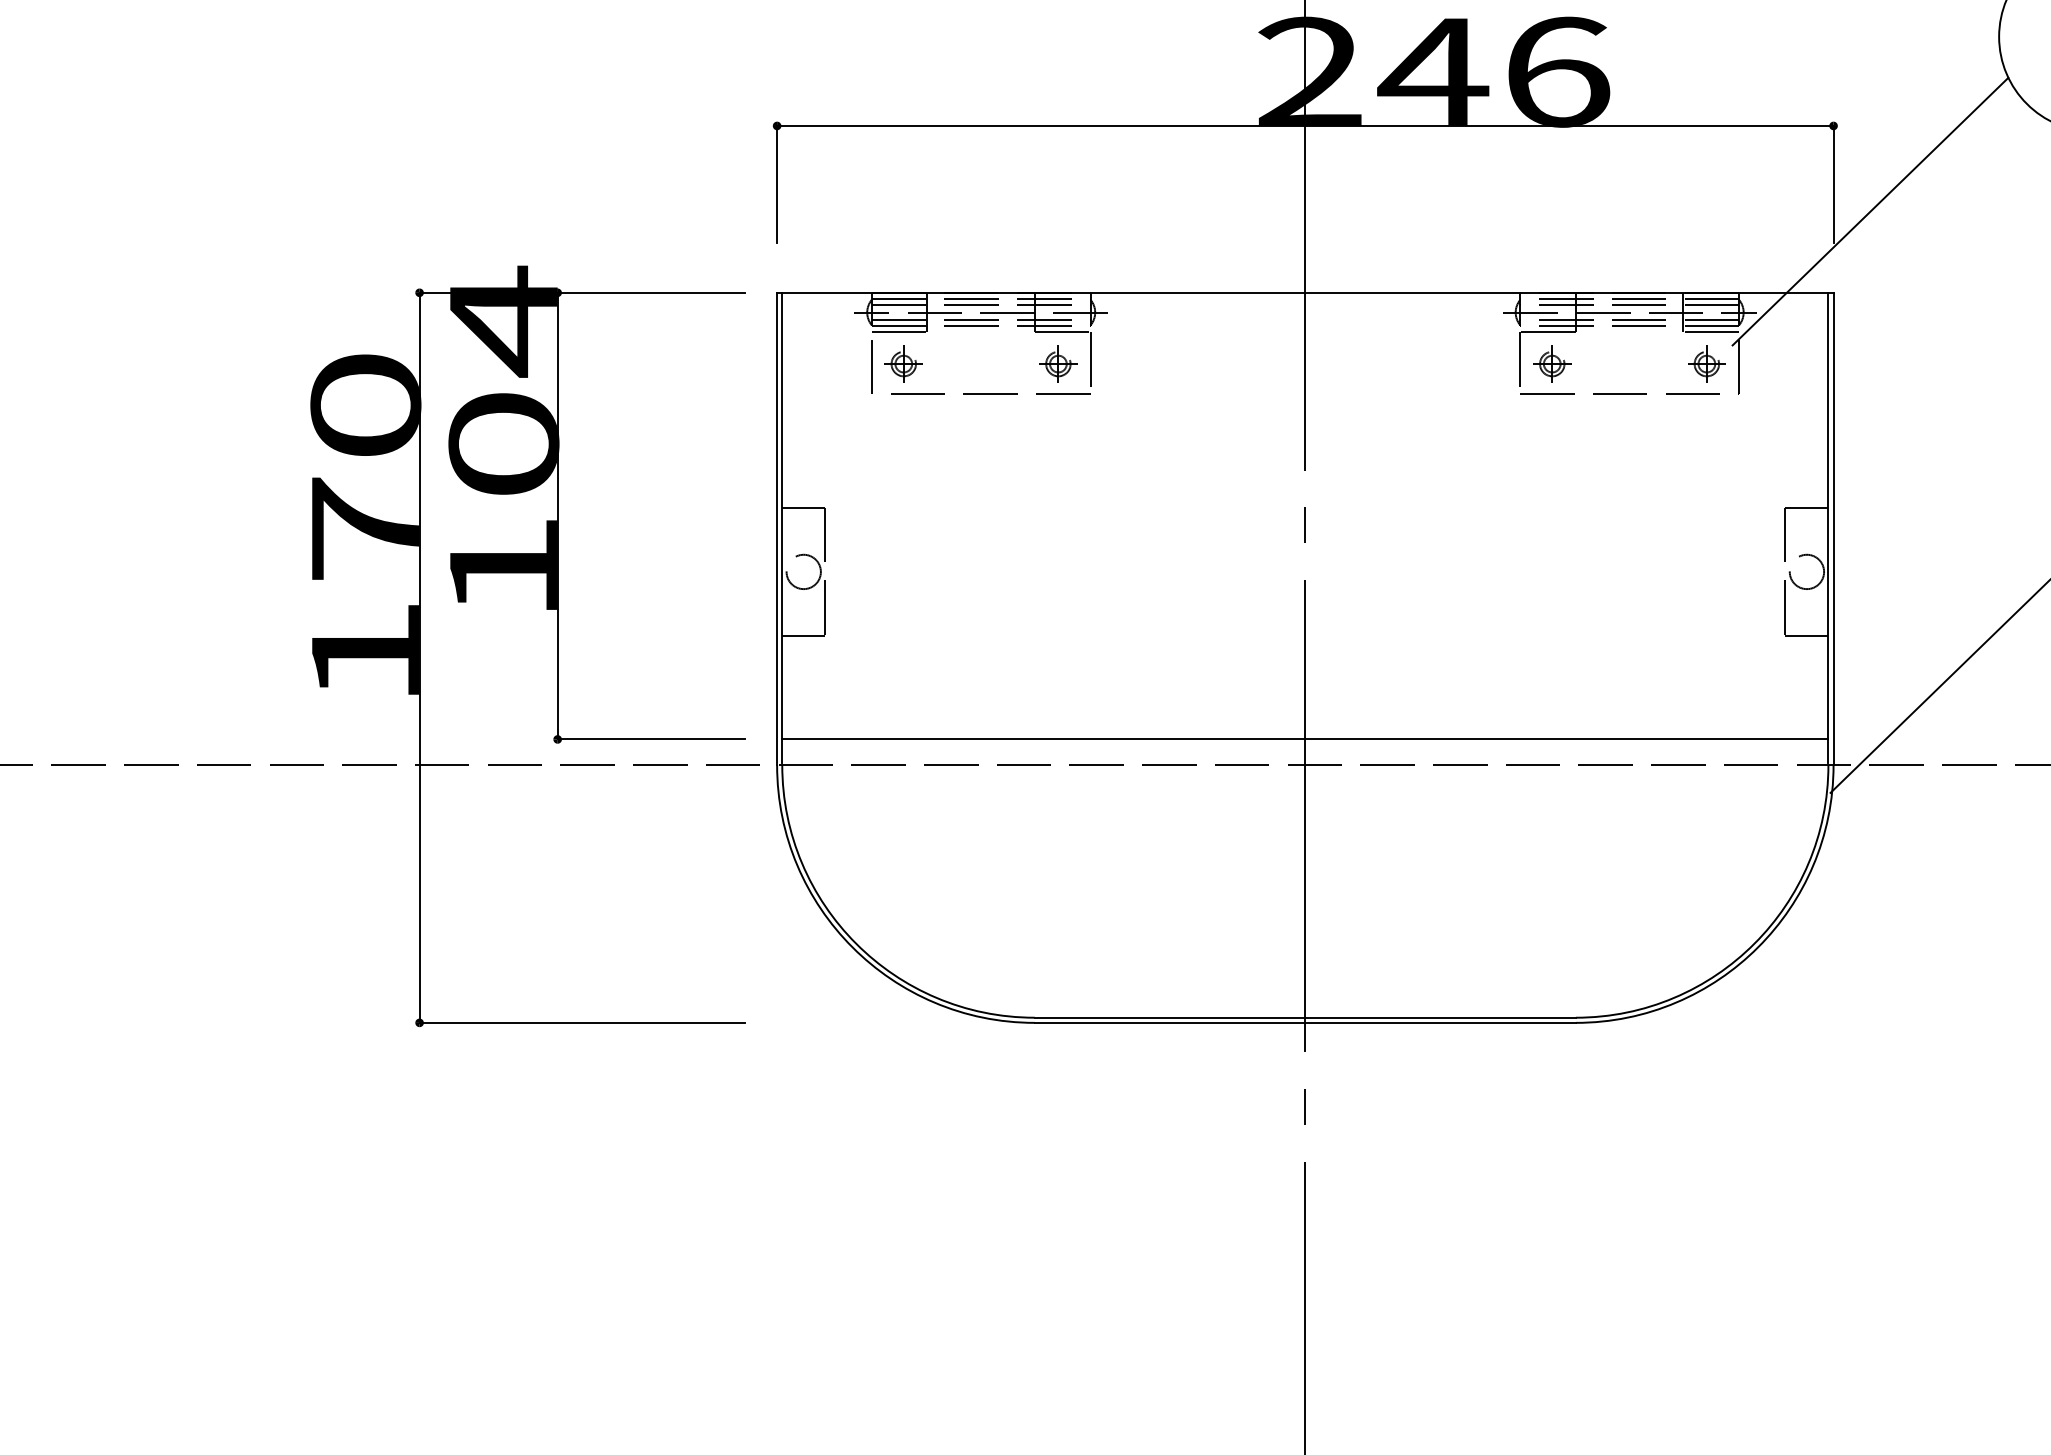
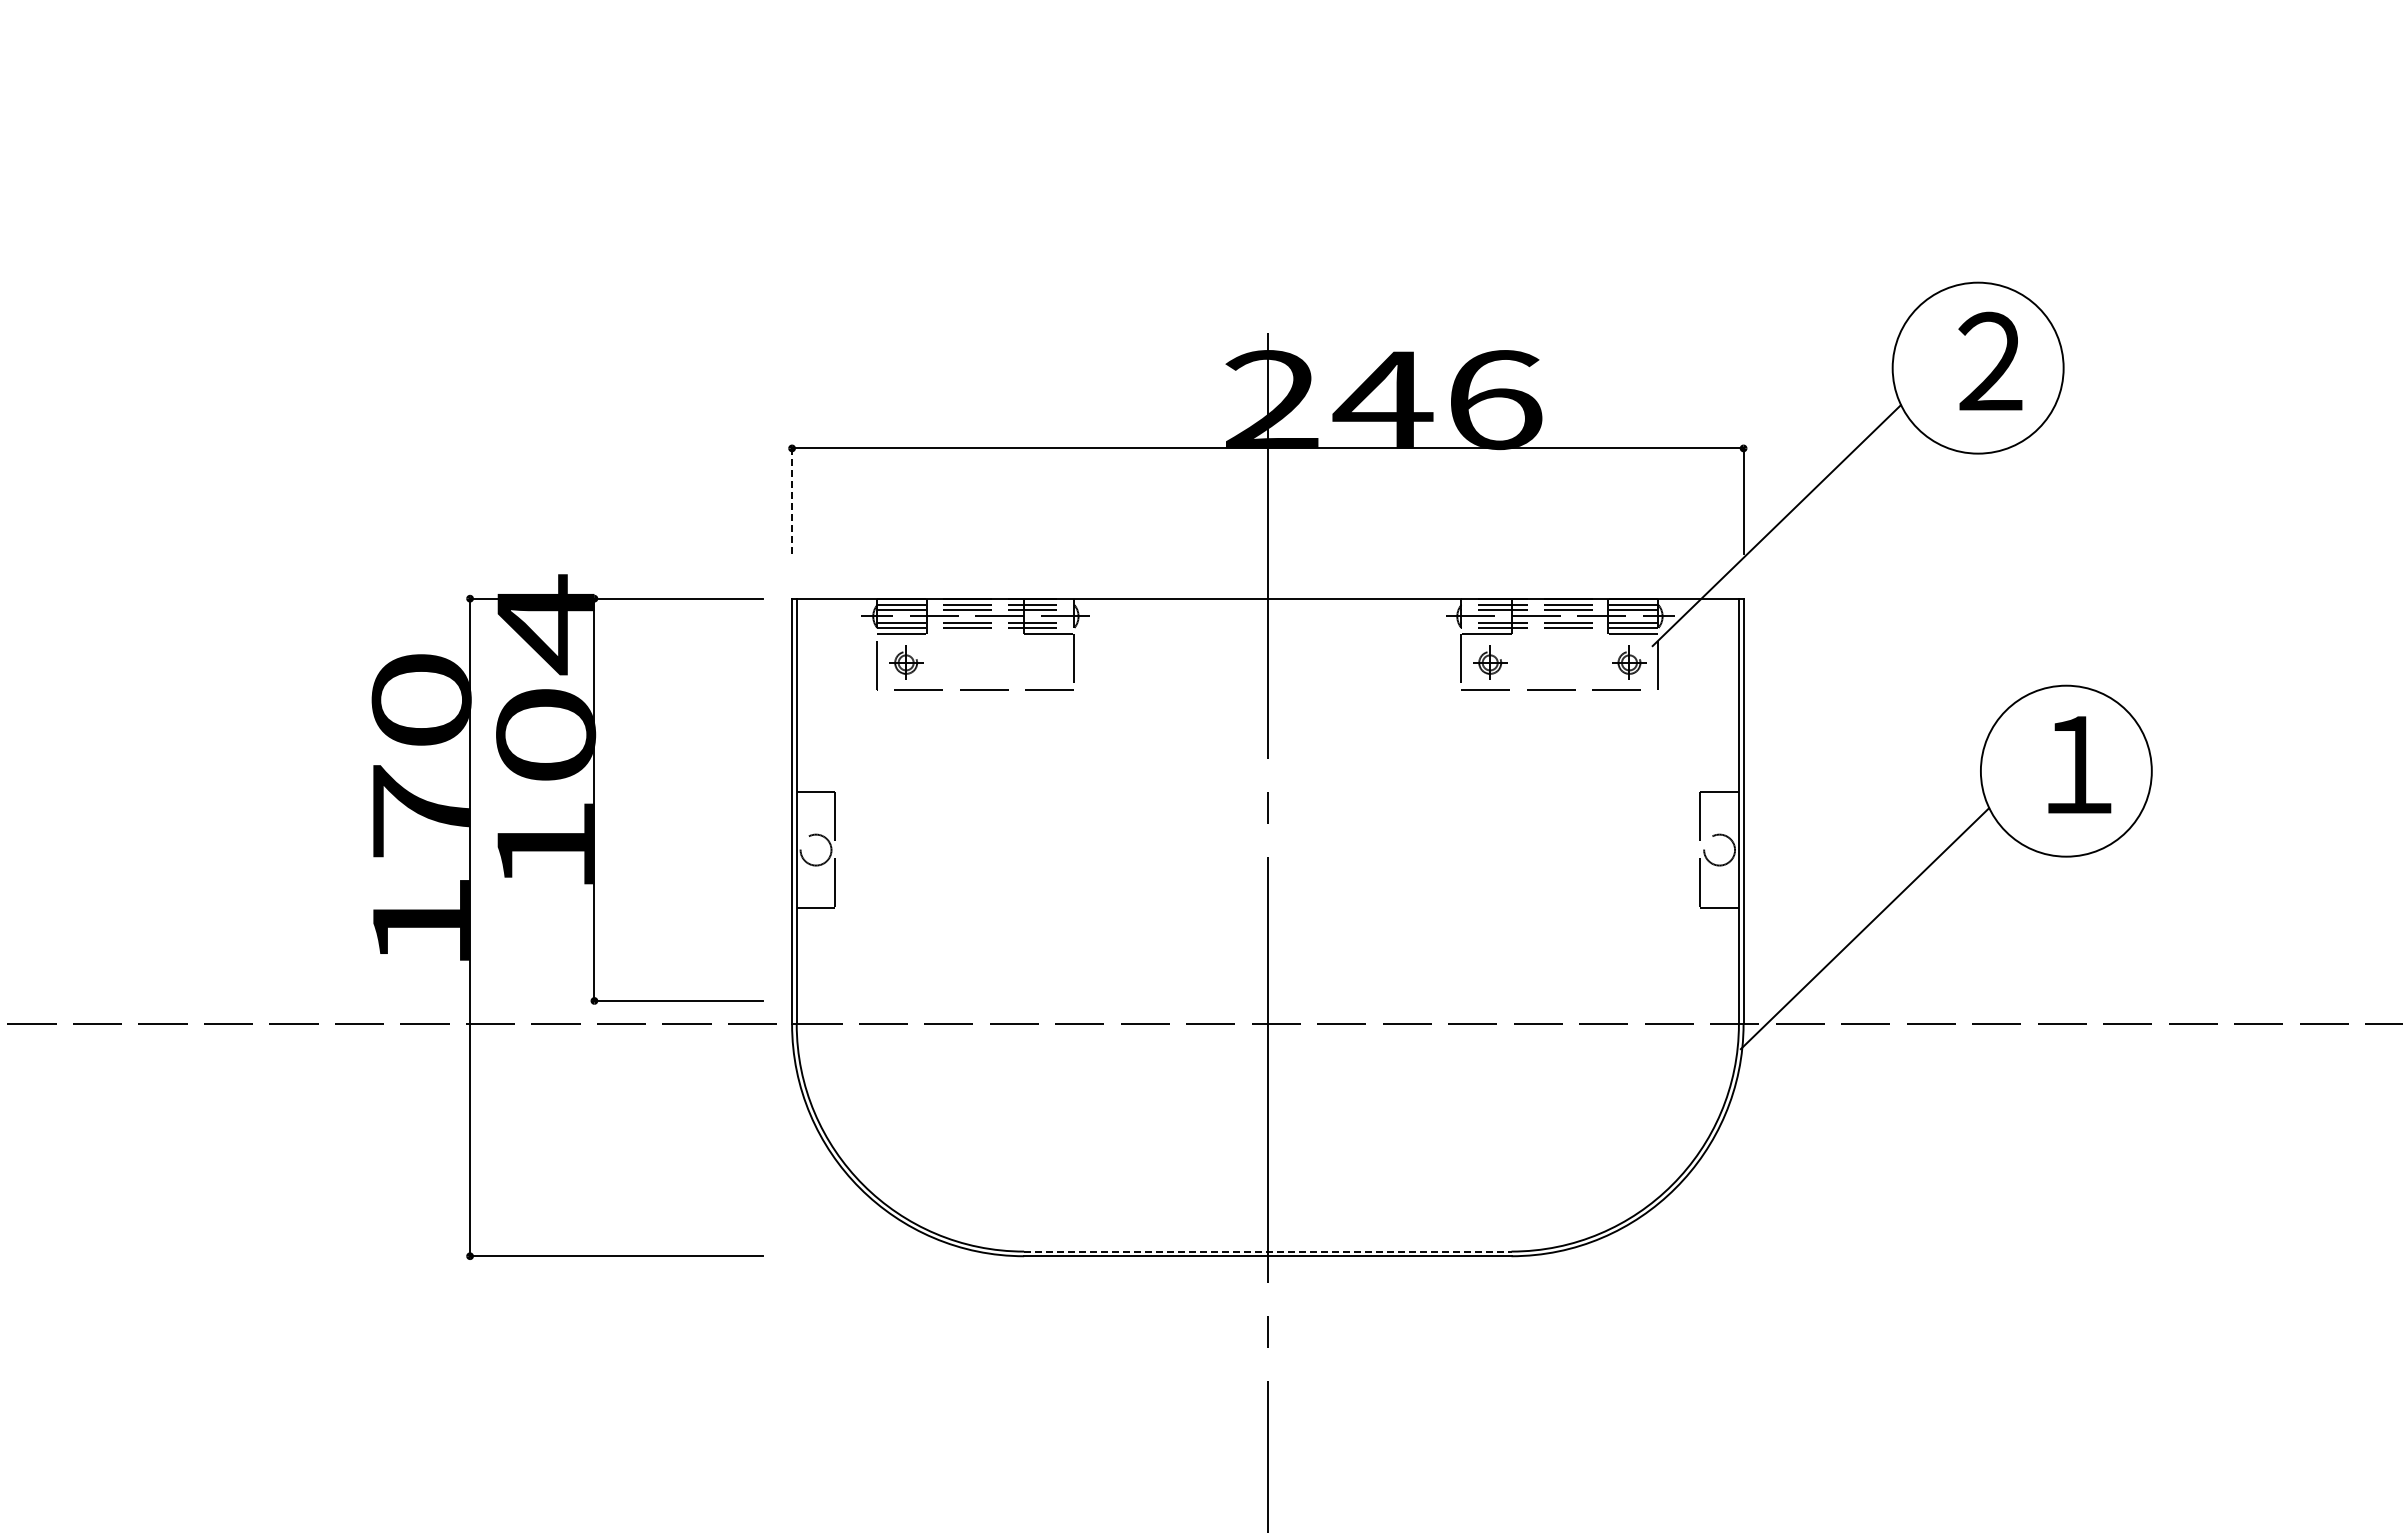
line: (777, 184) -> (792, 501), solid -> dashed
part: (1058, 363) -> (1045, 662), removed
line: (1304, 738) -> (1267, 1000), removed
line: (1304, 1017) -> (1267, 1251), solid -> dashed

